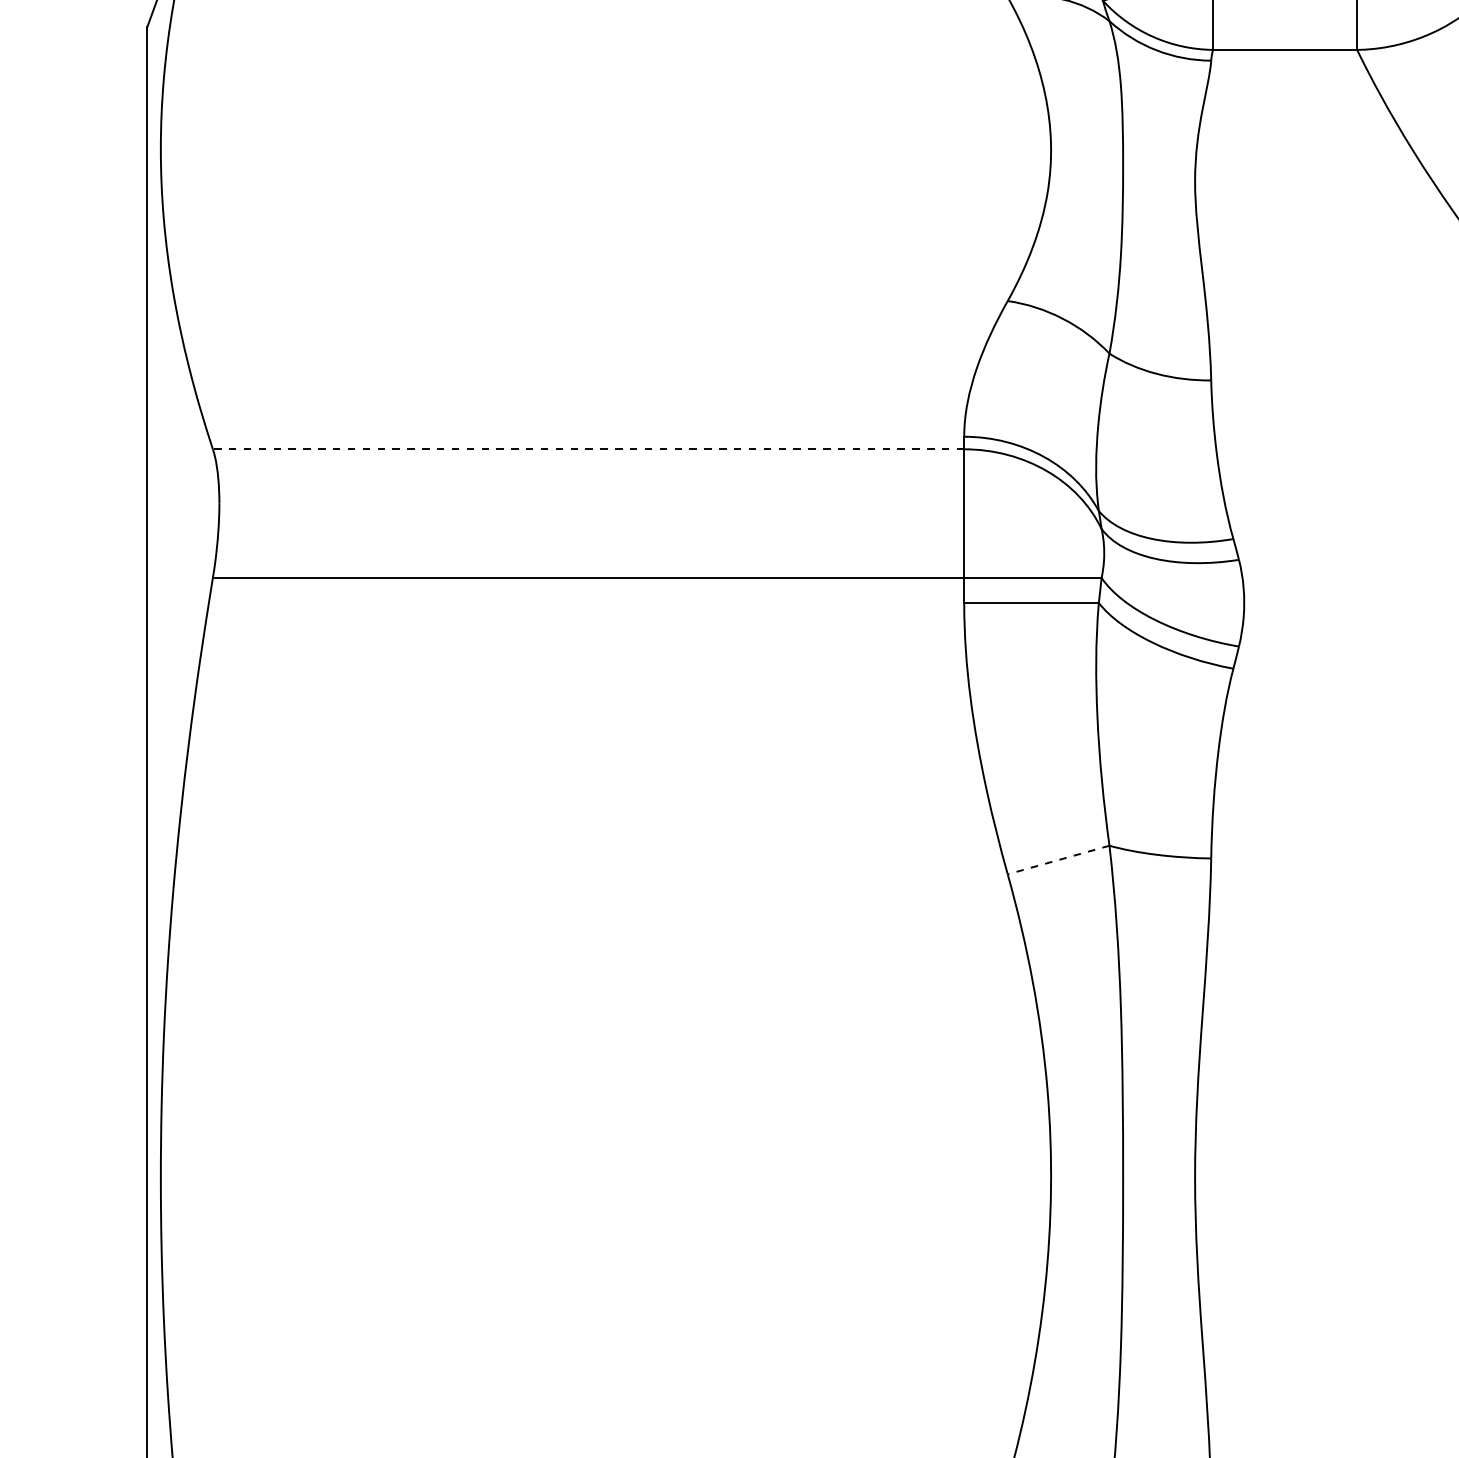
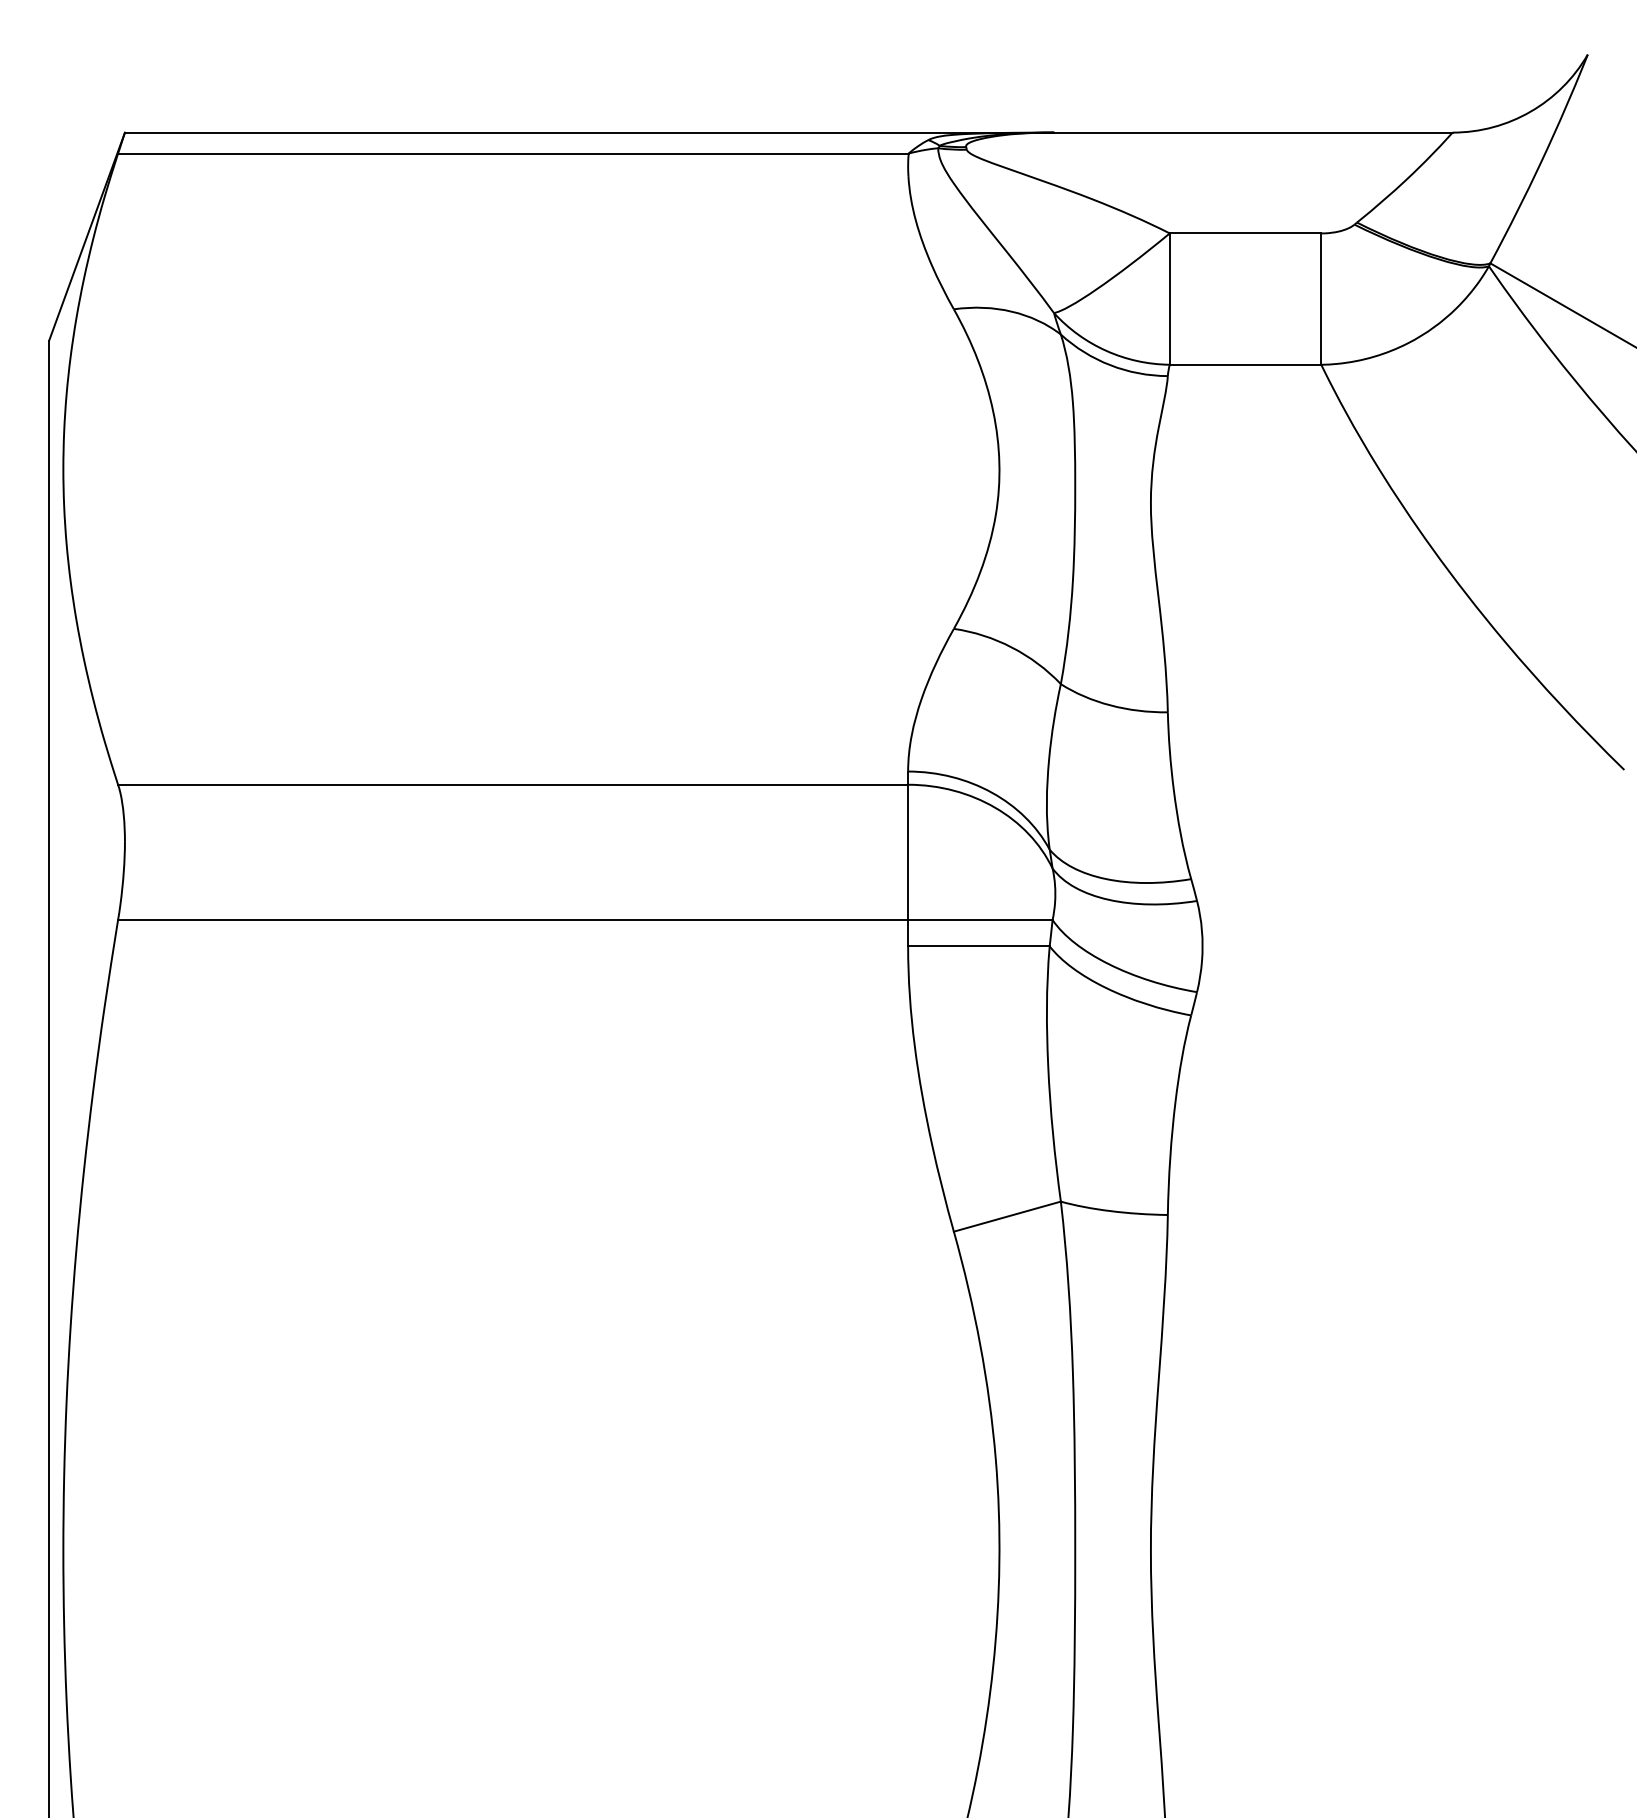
line: (587, 449) -> (512, 784), dashed -> solid
line: (1058, 859) -> (1007, 1216), dashed -> solid

